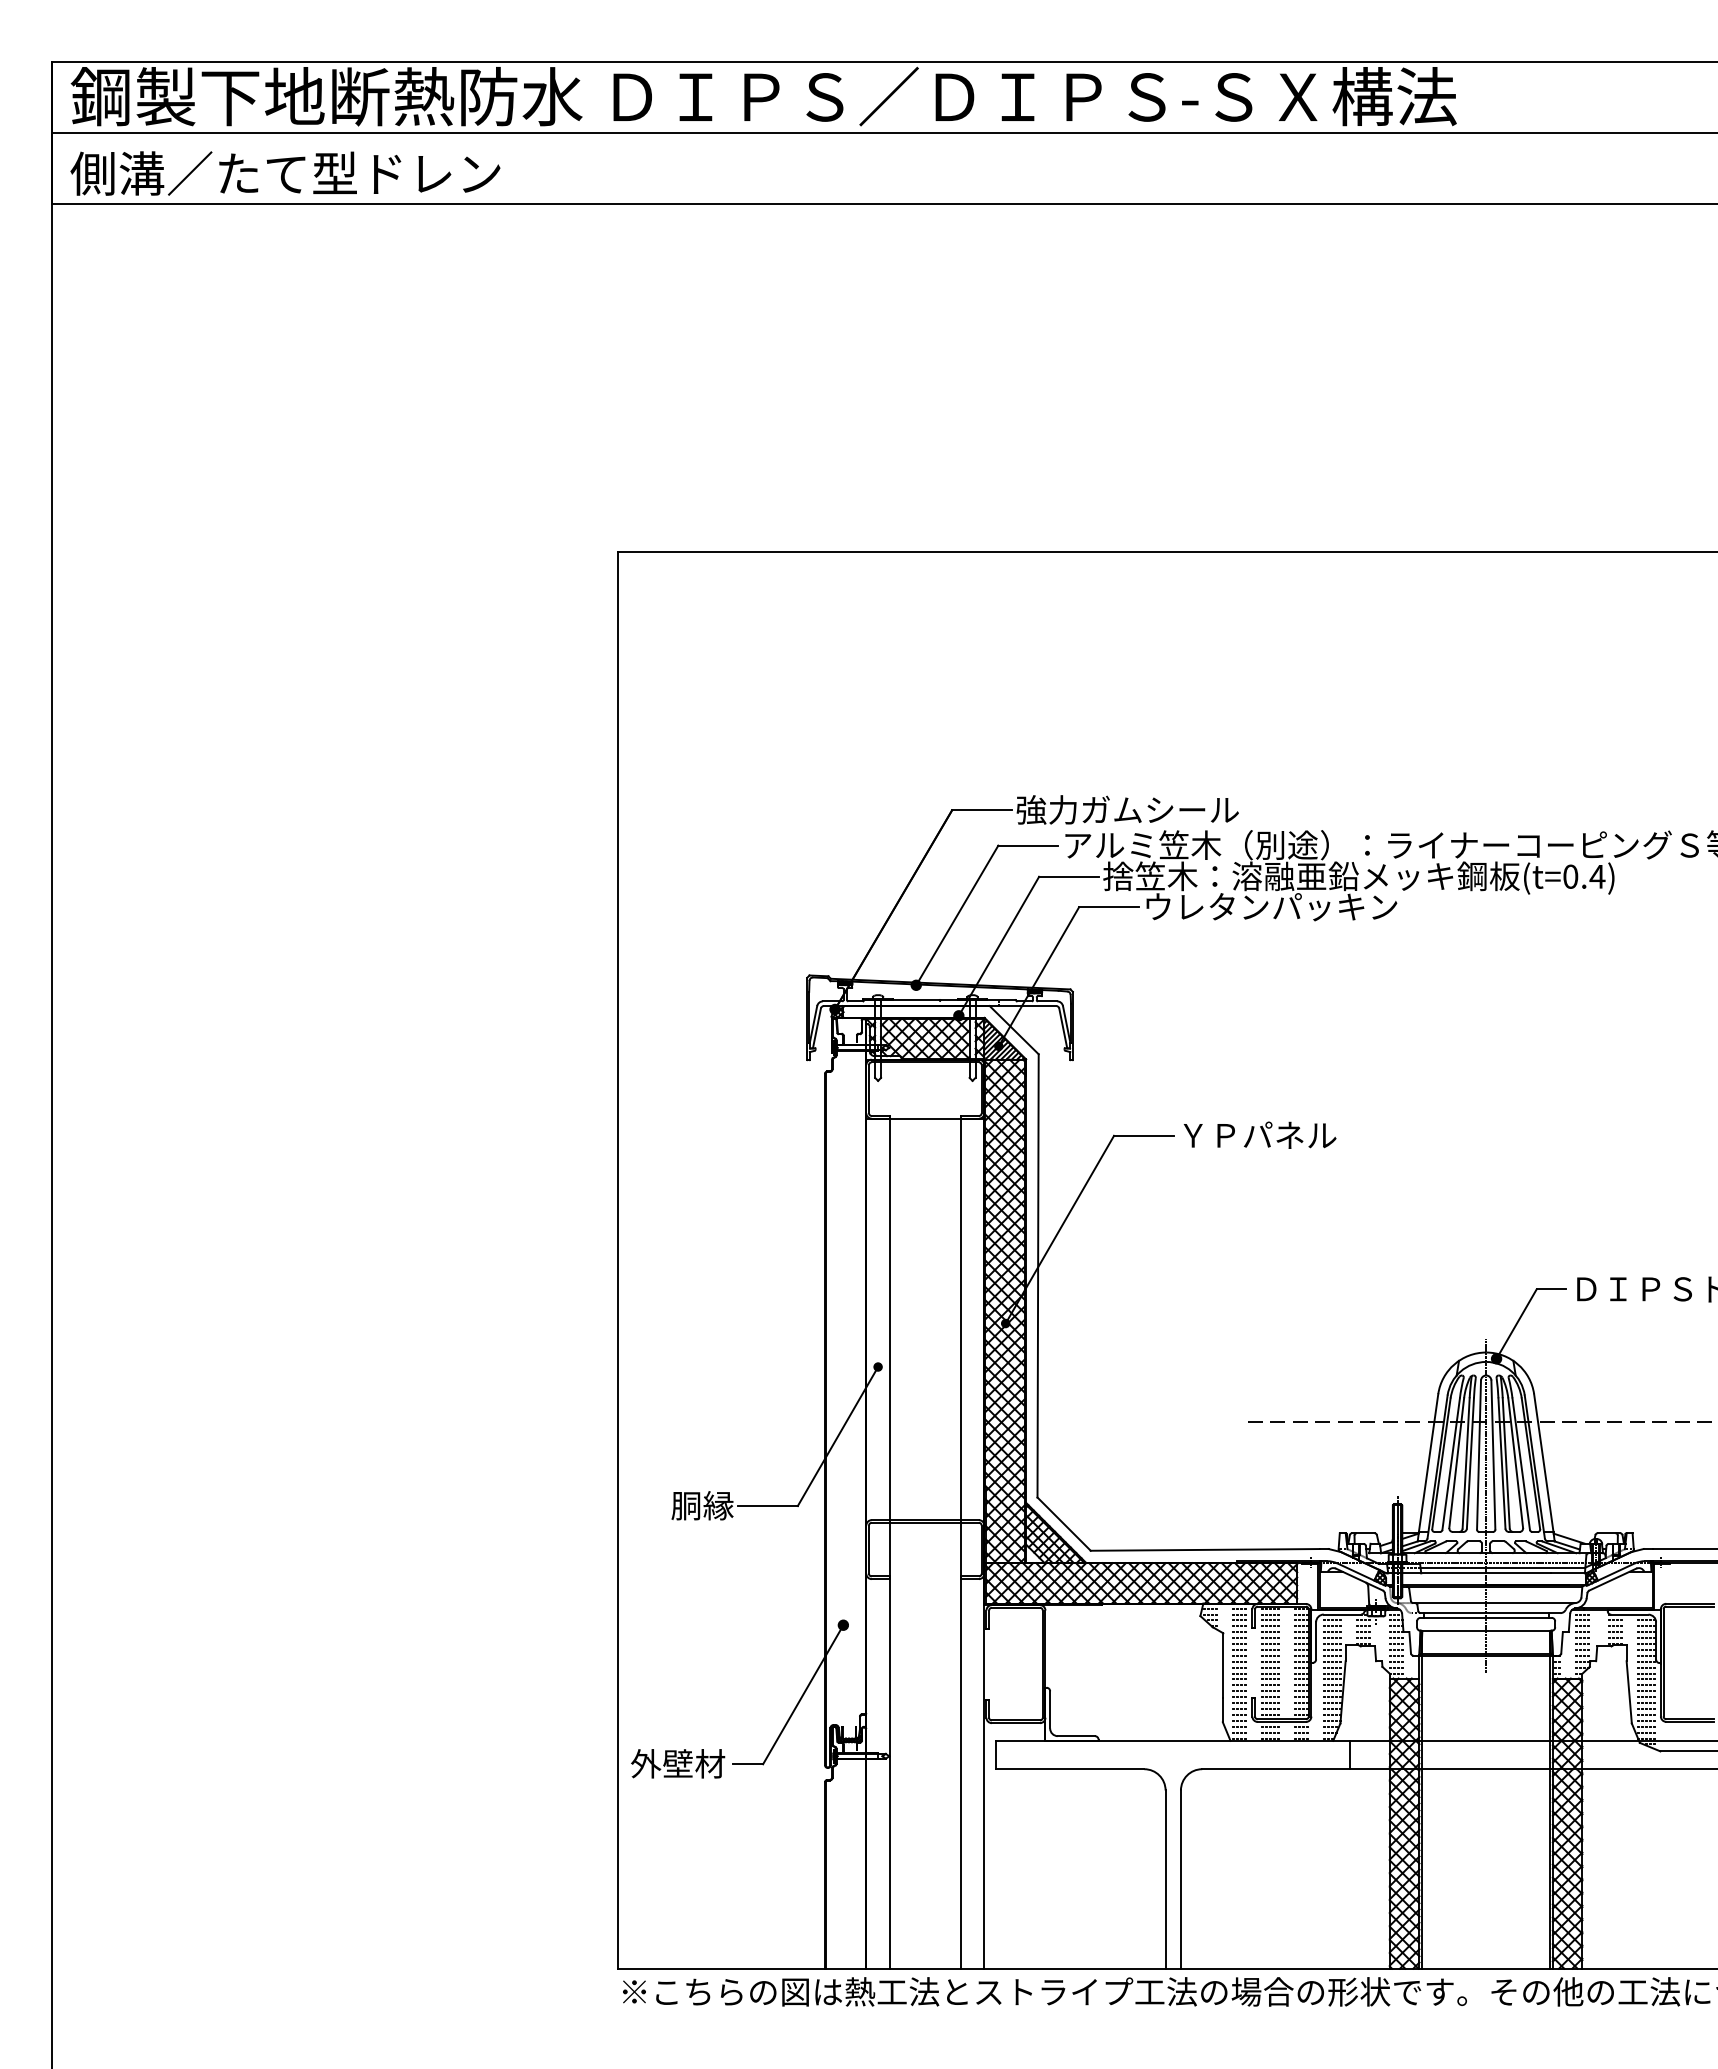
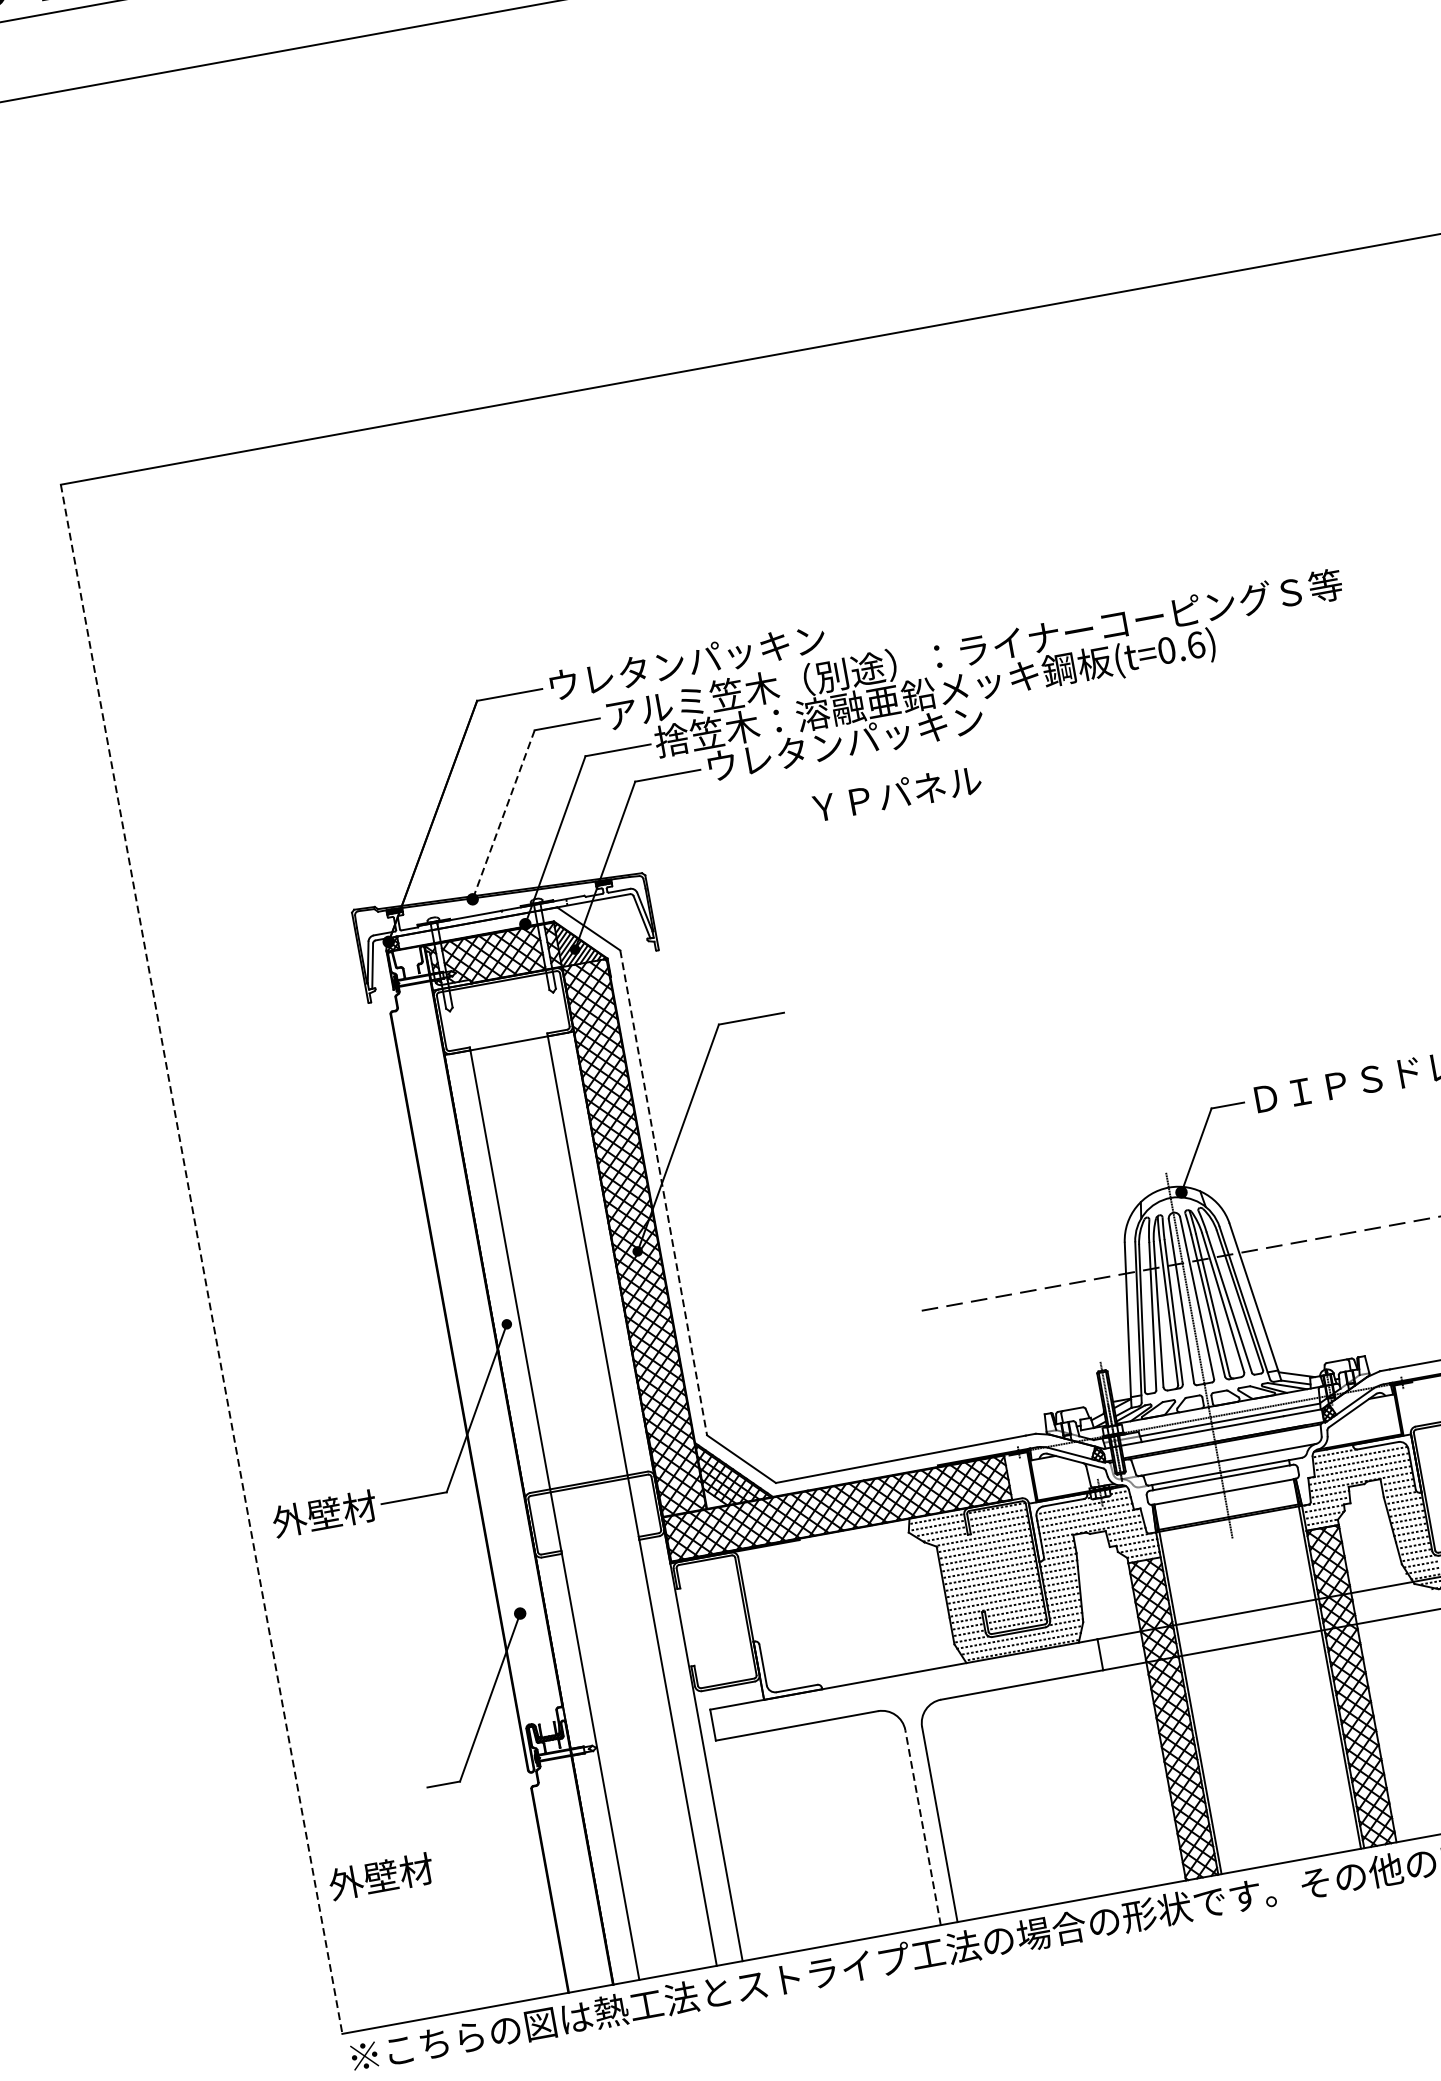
text: (1143, 809) -> (686, 661), 強力ガムシール -> ウレタンパッキン
text: (1597, 876) -> (1196, 644), (t=0.4) -> (t=0.6)
line: (957, 915) -> (503, 814), solid -> dashed
text: (1259, 1134) -> (896, 793), moved
line: (618, 1260) -> (201, 1259), solid -> dashed
line: (1038, 1275) -> (664, 1192), solid -> dashed
text: (686, 1505) -> (324, 1513), 胴縁 -> 外壁材
text: (678, 1763) -> (381, 1876), moved
line: (1165, 1879) -> (922, 1827), solid -> dashed

